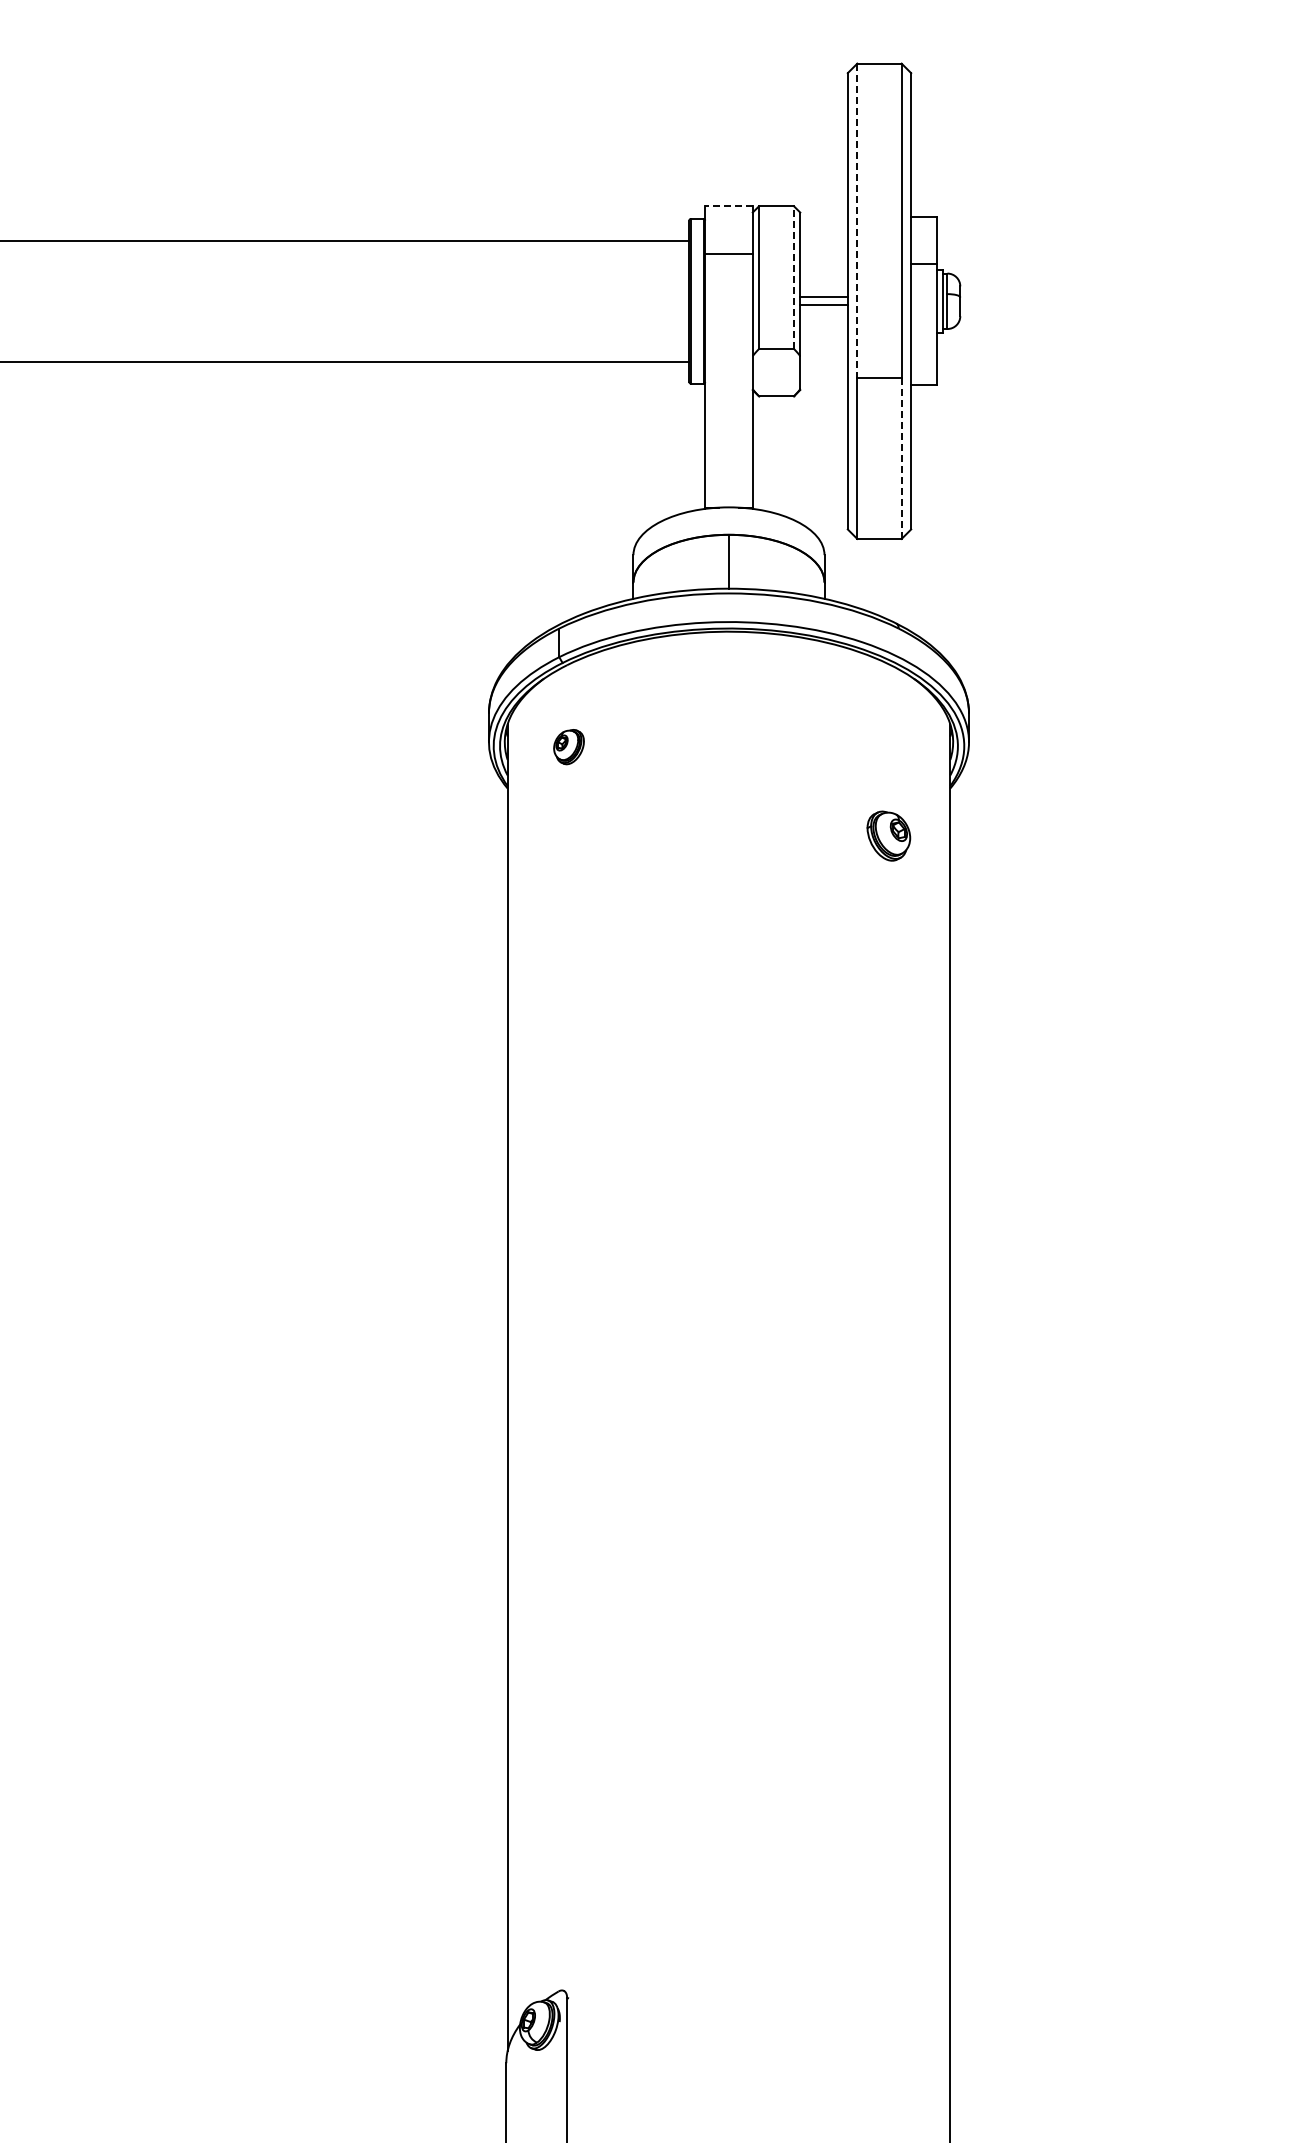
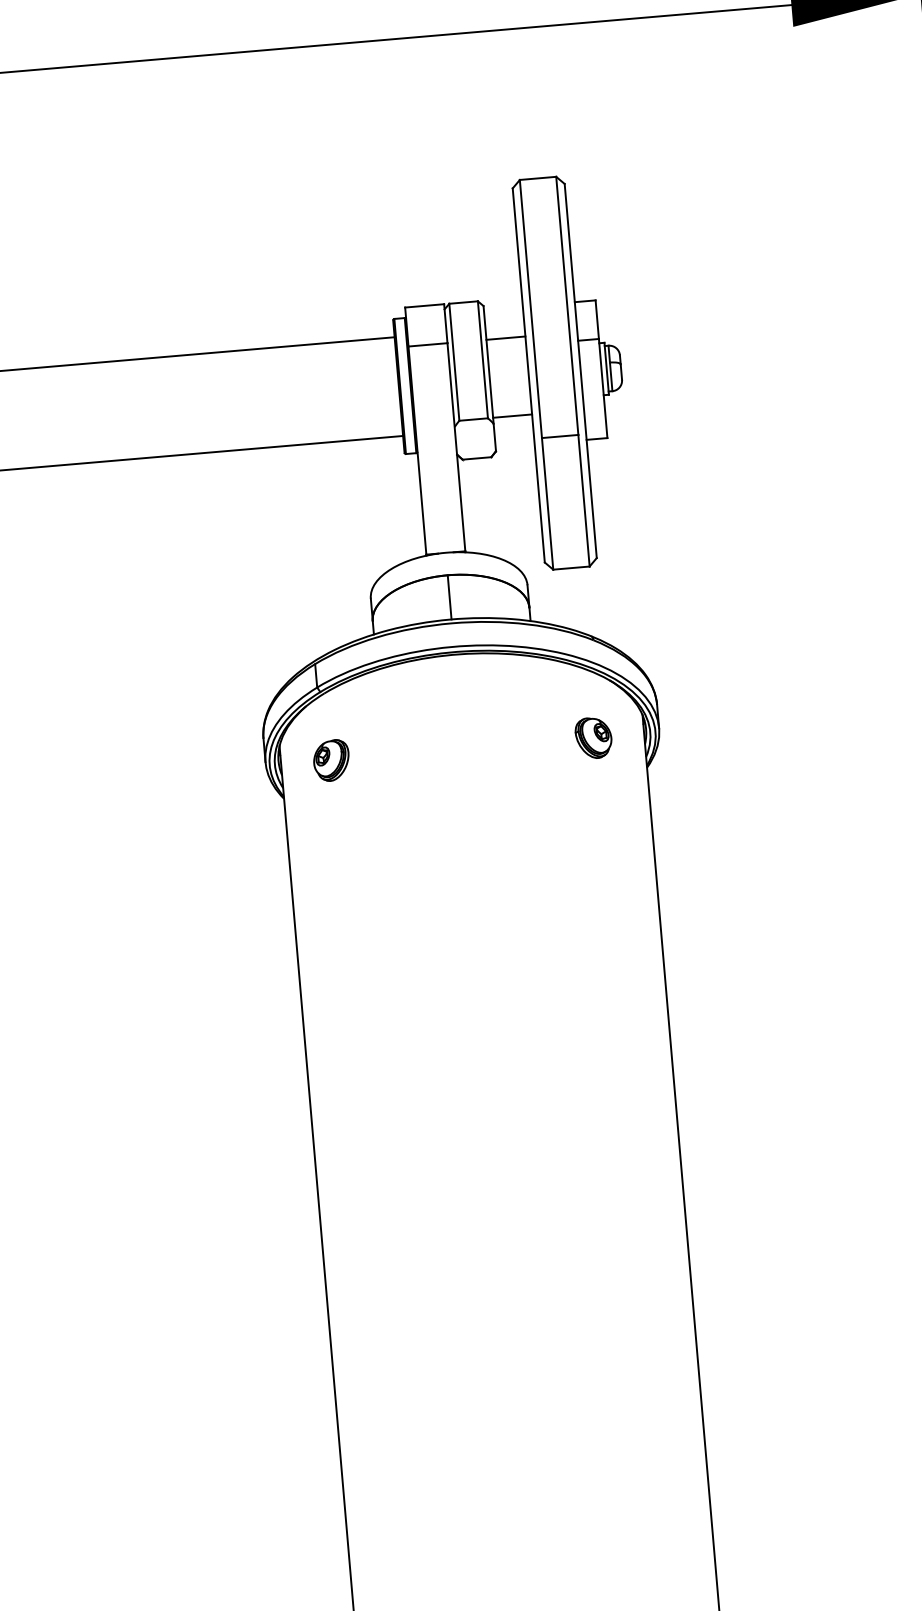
line: (728, 206) -> (424, 306), dashed -> solid
line: (857, 221) -> (531, 309), dashed -> solid
line: (793, 277) -> (482, 359), dashed -> solid
line: (823, 296) -> (505, 337), moved
line: (823, 304) -> (512, 415), moved
line: (901, 458) -> (583, 500), dashed -> solid
part: (568, 746) -> (331, 760), size x1.43
part: (888, 835) -> (593, 737), moved

